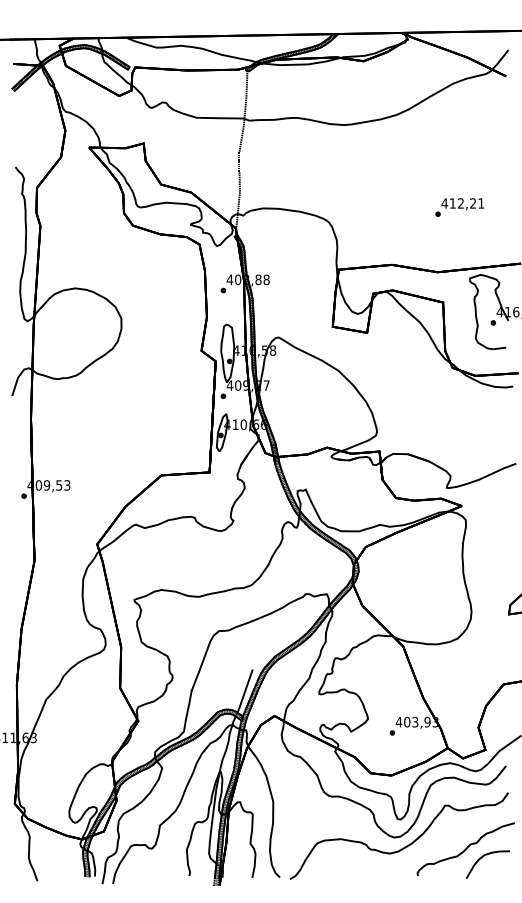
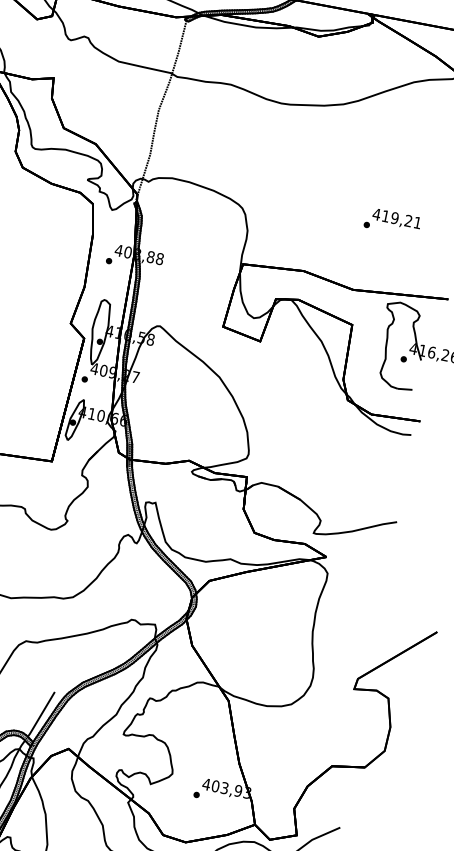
text: (460, 203) -> (394, 218), 412,21 -> 419,21

